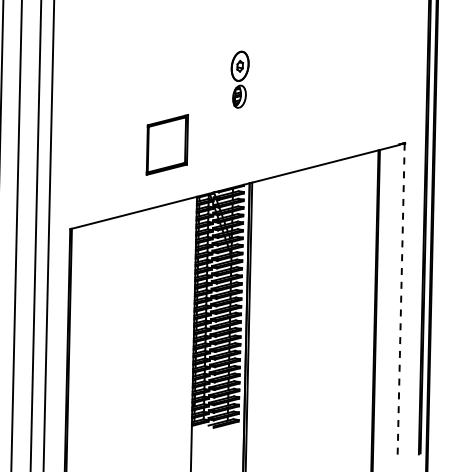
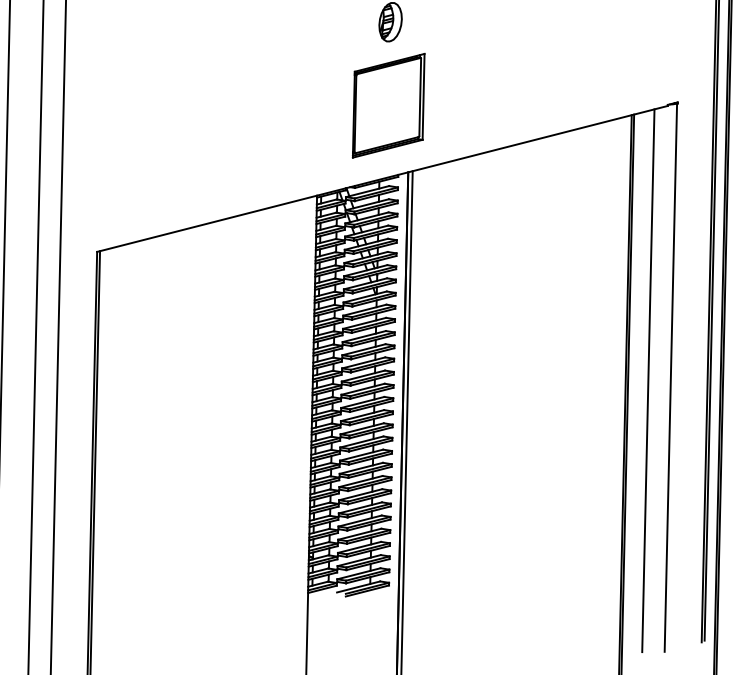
part: (167, 144) -> (388, 105), moved
line: (401, 302) -> (671, 379), dashed -> solid
line: (387, 303) -> (647, 380), added

